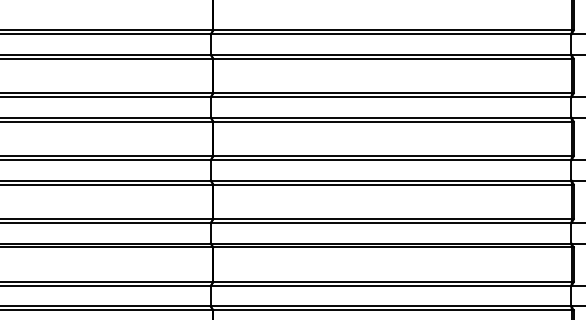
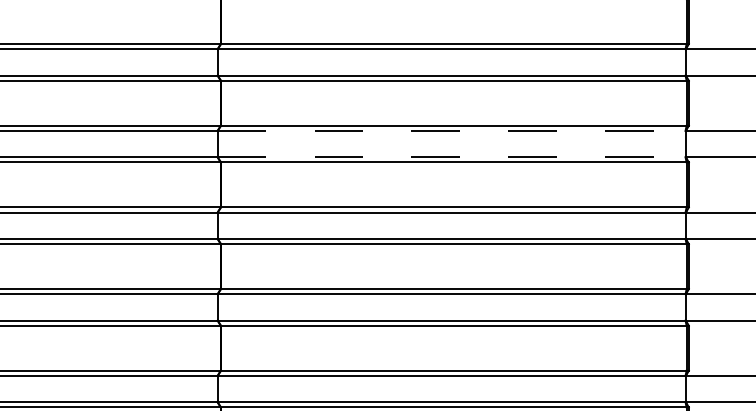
line: (391, 97) -> (452, 131), solid -> dashed
line: (391, 117) -> (452, 157), solid -> dashed

